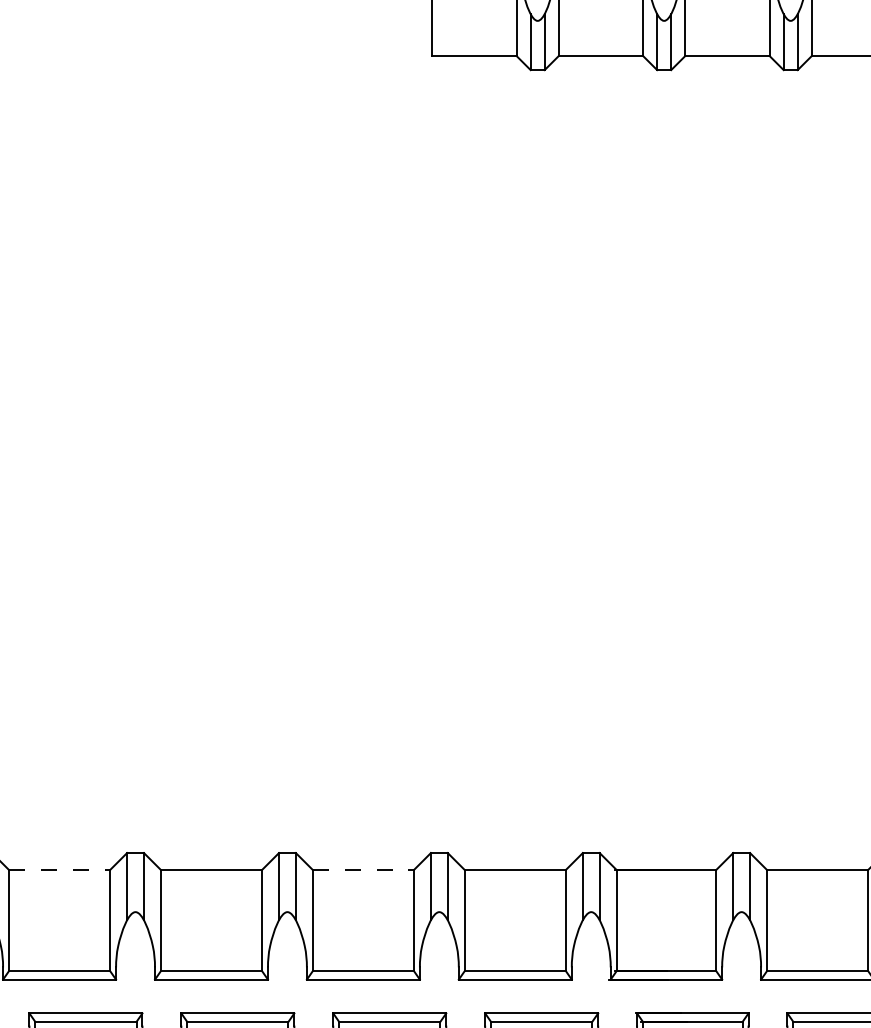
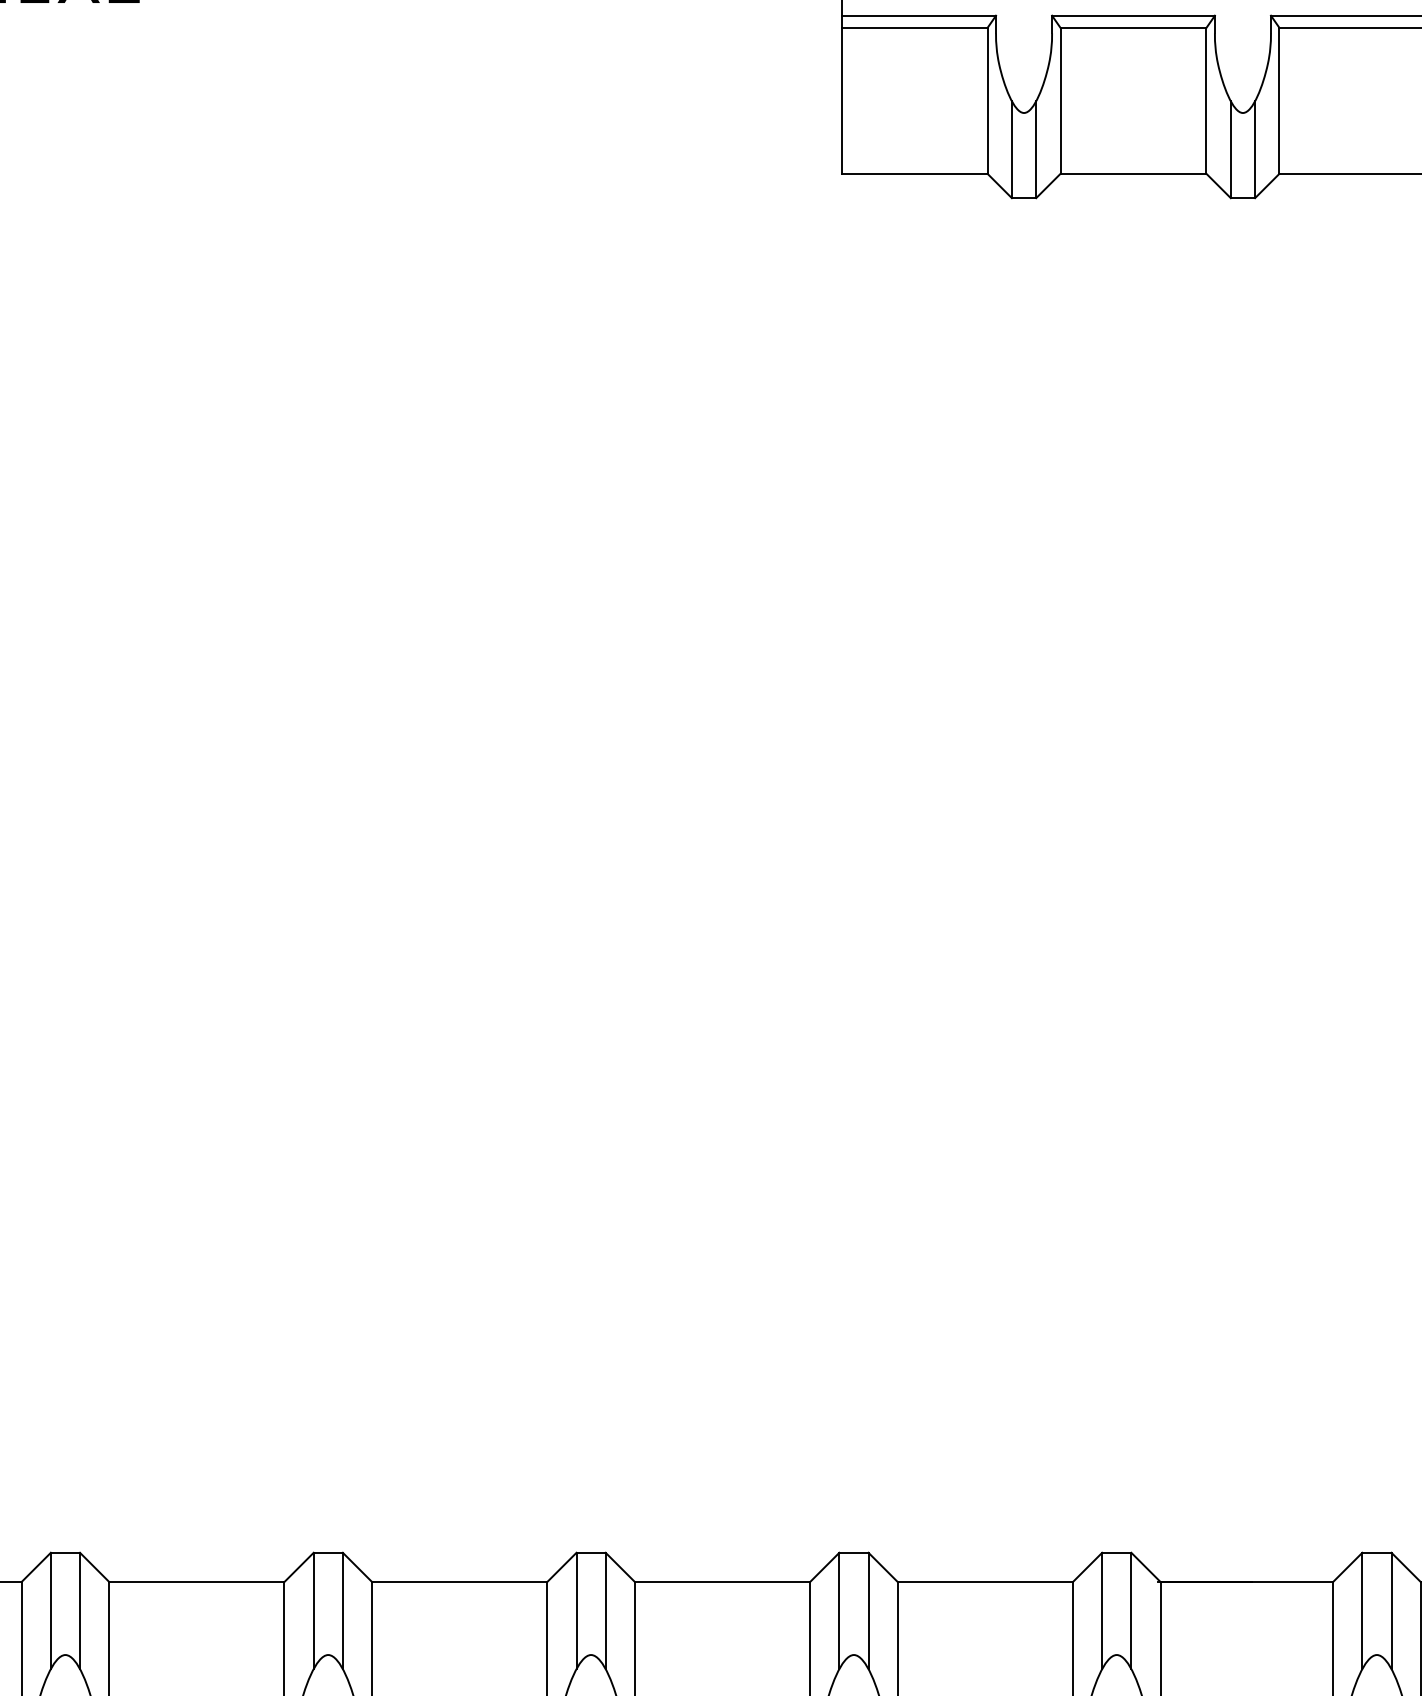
line: (59, 869) -> (196, 1581), dashed -> solid
line: (363, 869) -> (722, 1581), dashed -> solid

